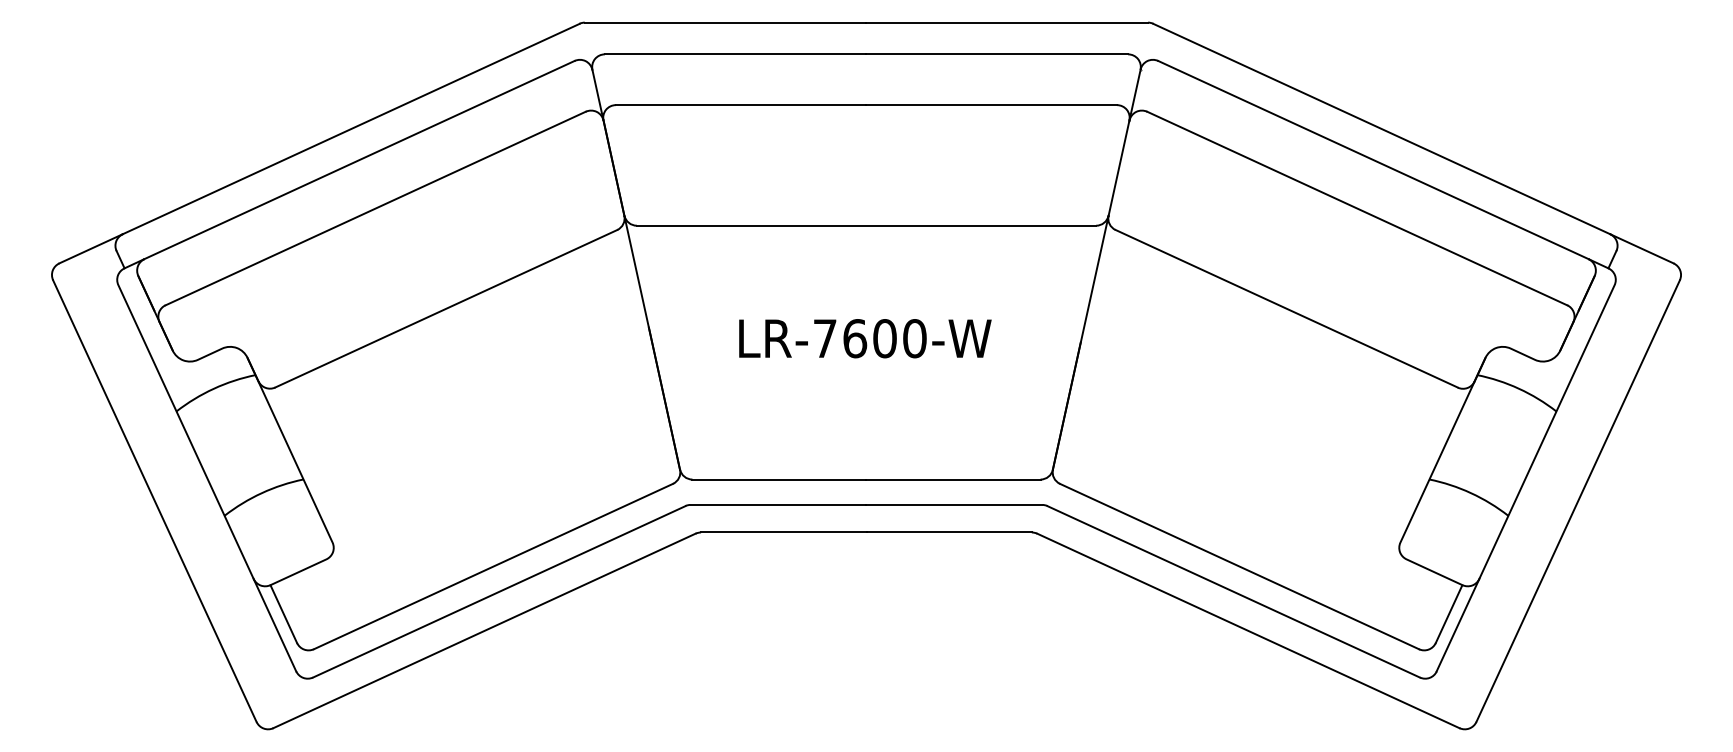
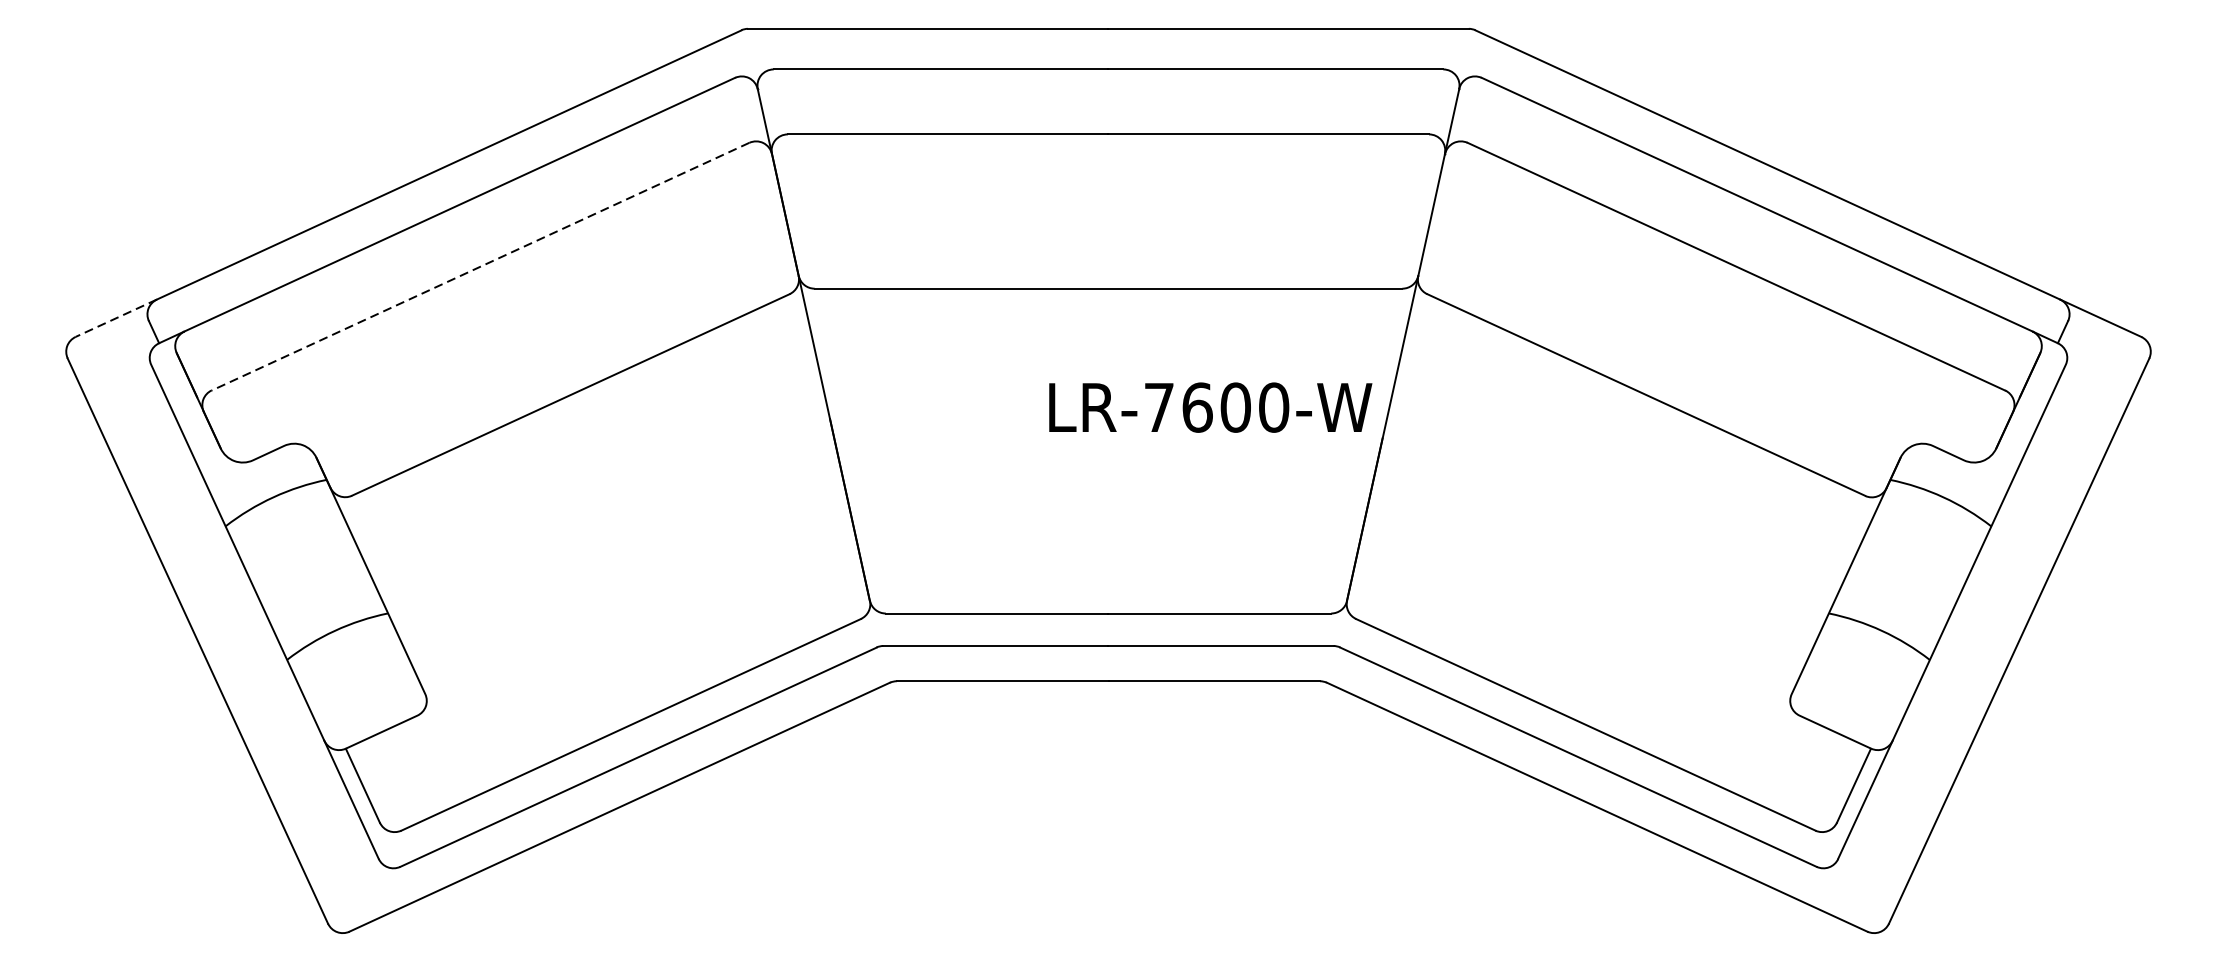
line: (375, 208) -> (480, 266), solid -> dashed
line: (91, 248) -> (116, 317), solid -> dashed
text: (865, 338) -> (1210, 407), moved

